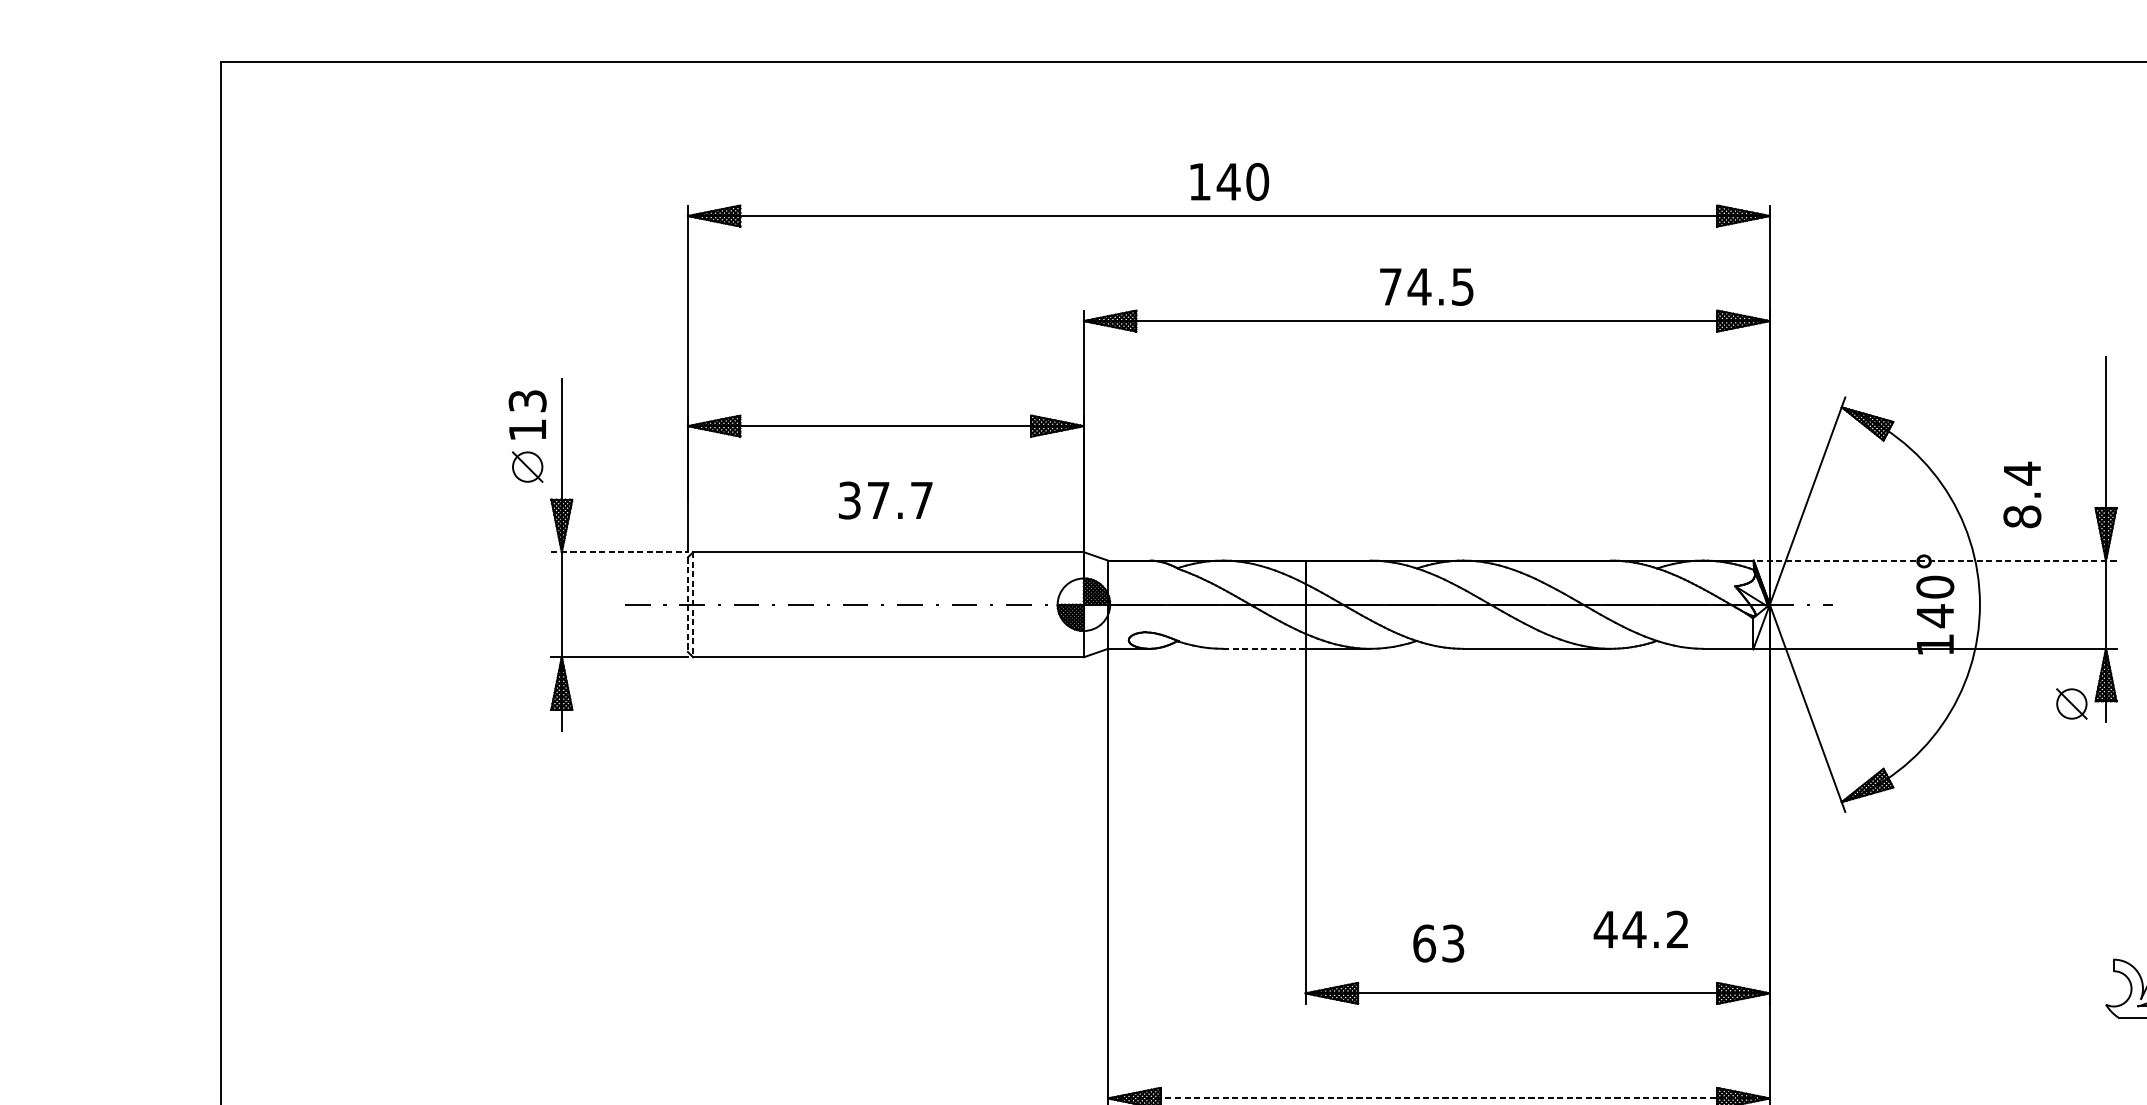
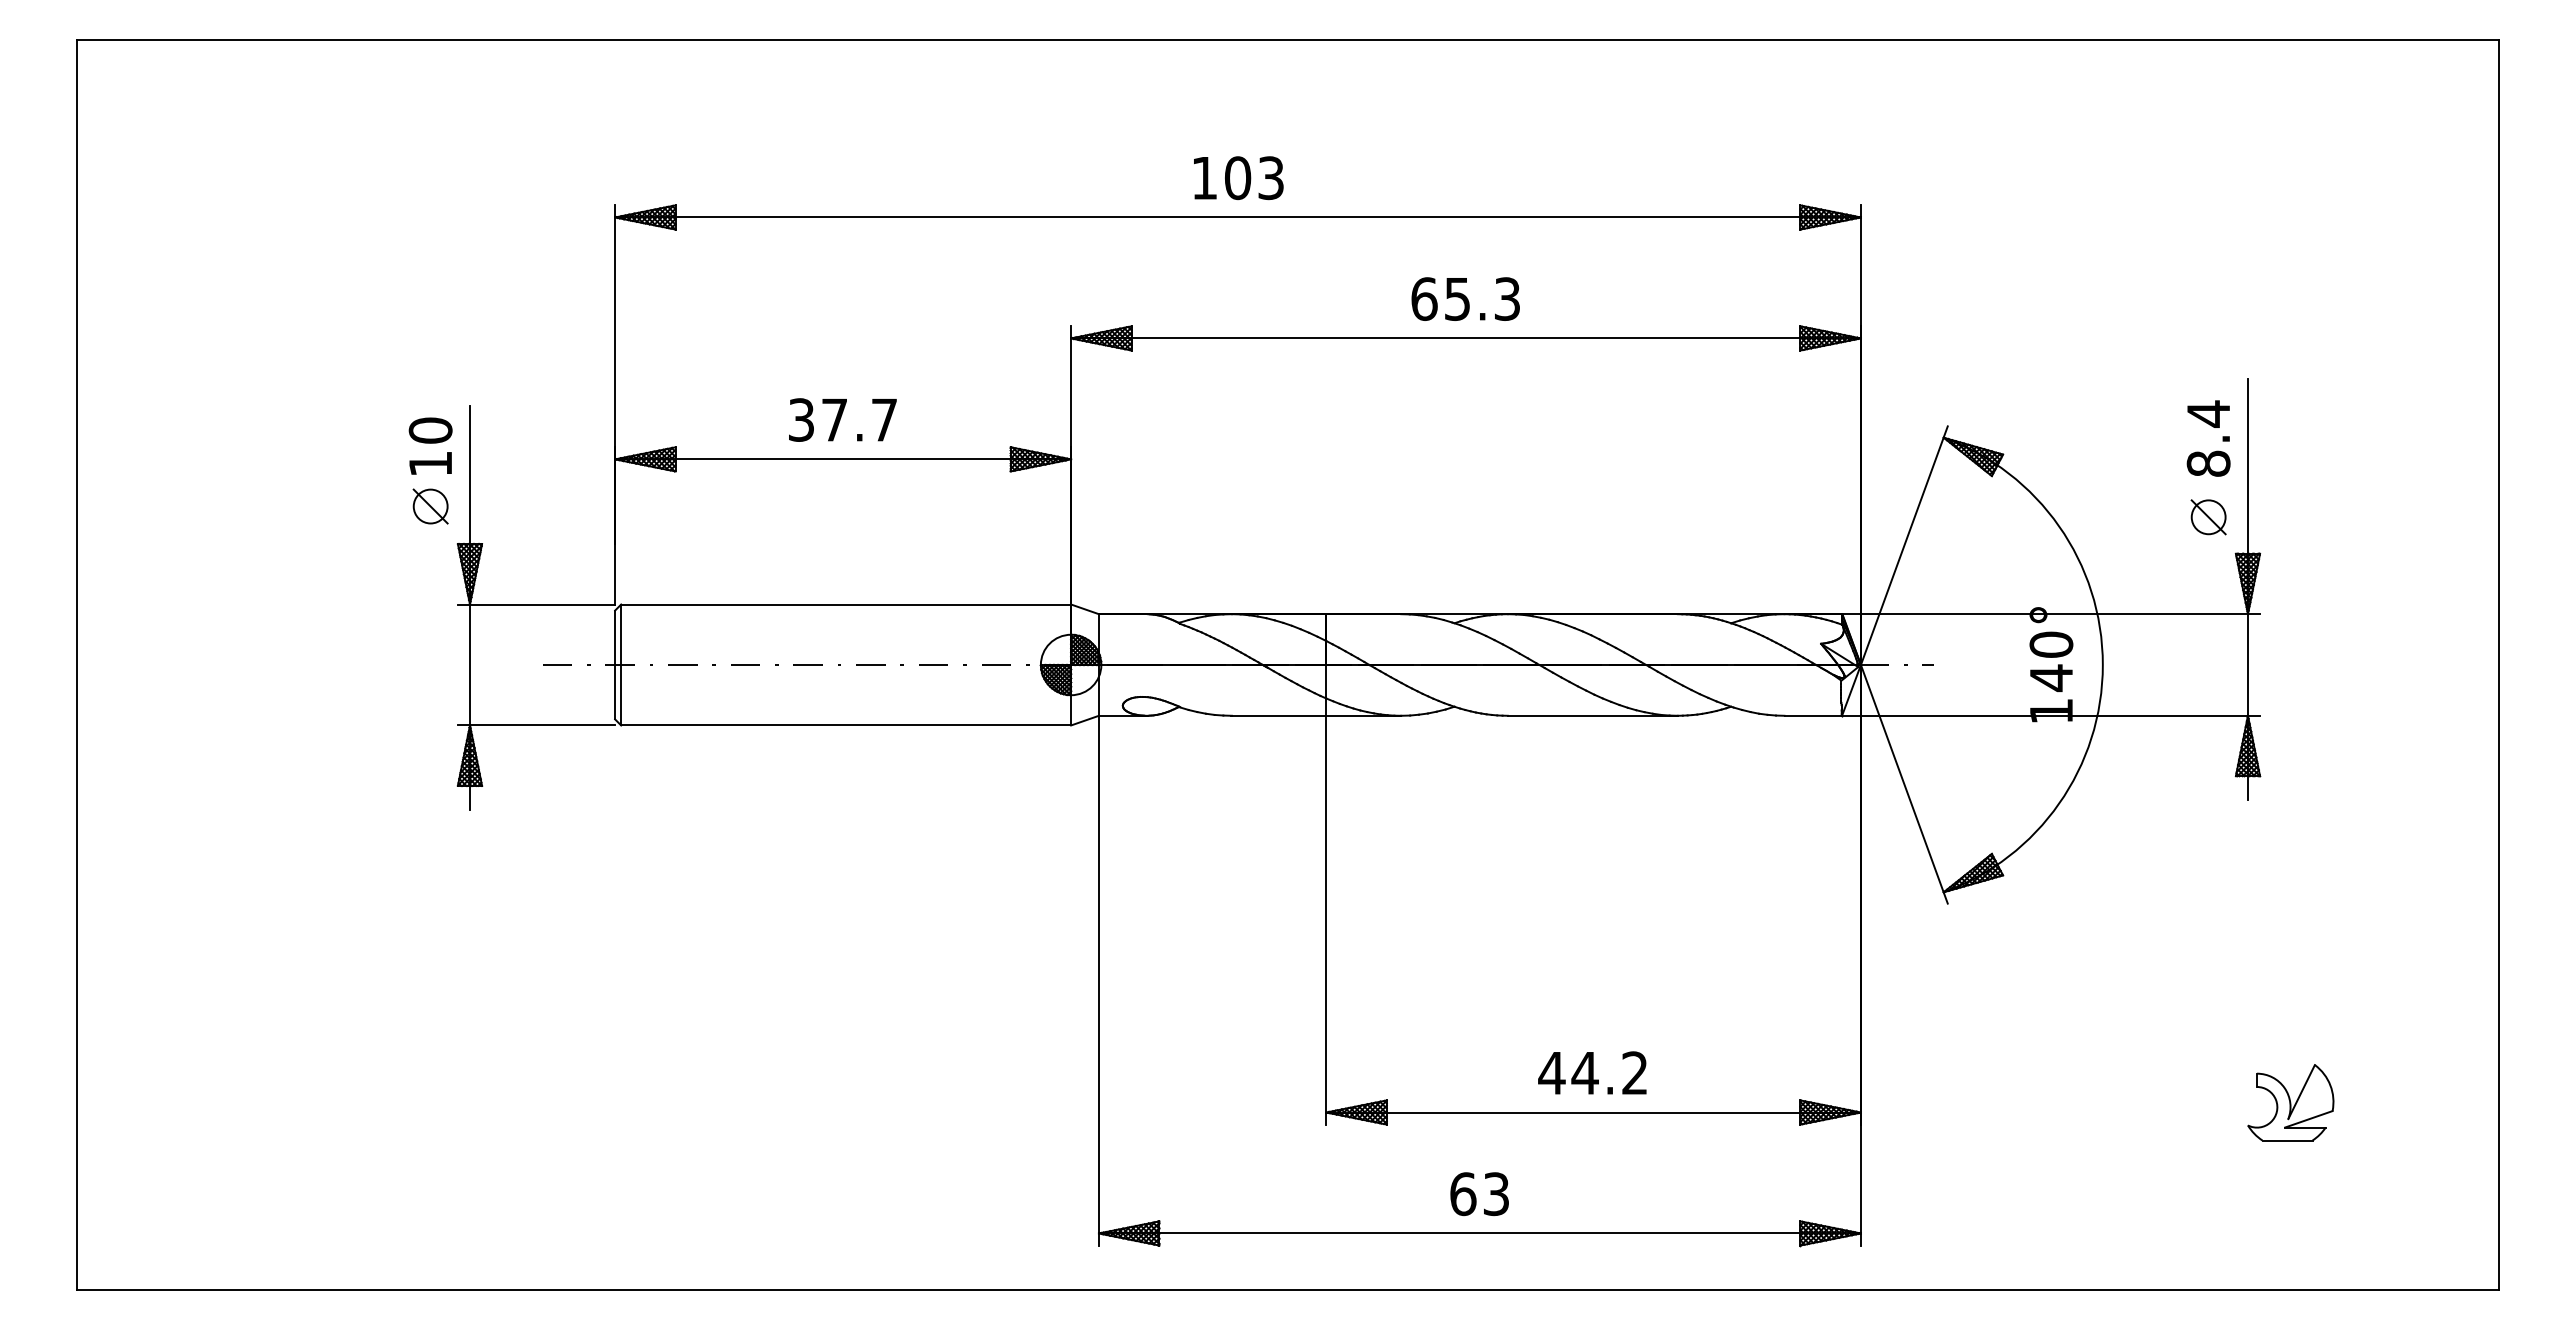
text: (1243, 182) -> (1254, 178), 140 -> 103
text: (1426, 286) -> (1465, 298), 74.5 -> 65.3
text: (527, 401) -> (430, 430), 13 -> 10
text: (2022, 494) -> (2208, 438), moved
text: (885, 500) -> (842, 419), moved
line: (619, 552) -> (536, 604), dashed -> solid
line: (1935, 560) -> (2051, 614), dashed -> solid
line: (688, 605) -> (615, 665), dashed -> solid
line: (693, 605) -> (621, 665), dashed -> solid
line: (1264, 648) -> (1278, 715), dashed -> solid
part: (2071, 704) -> (2208, 517), moved
text: (1640, 929) -> (1592, 1072), moved
text: (1438, 943) -> (1479, 1194), moved
line: (1438, 1098) -> (1479, 1233), dashed -> solid

